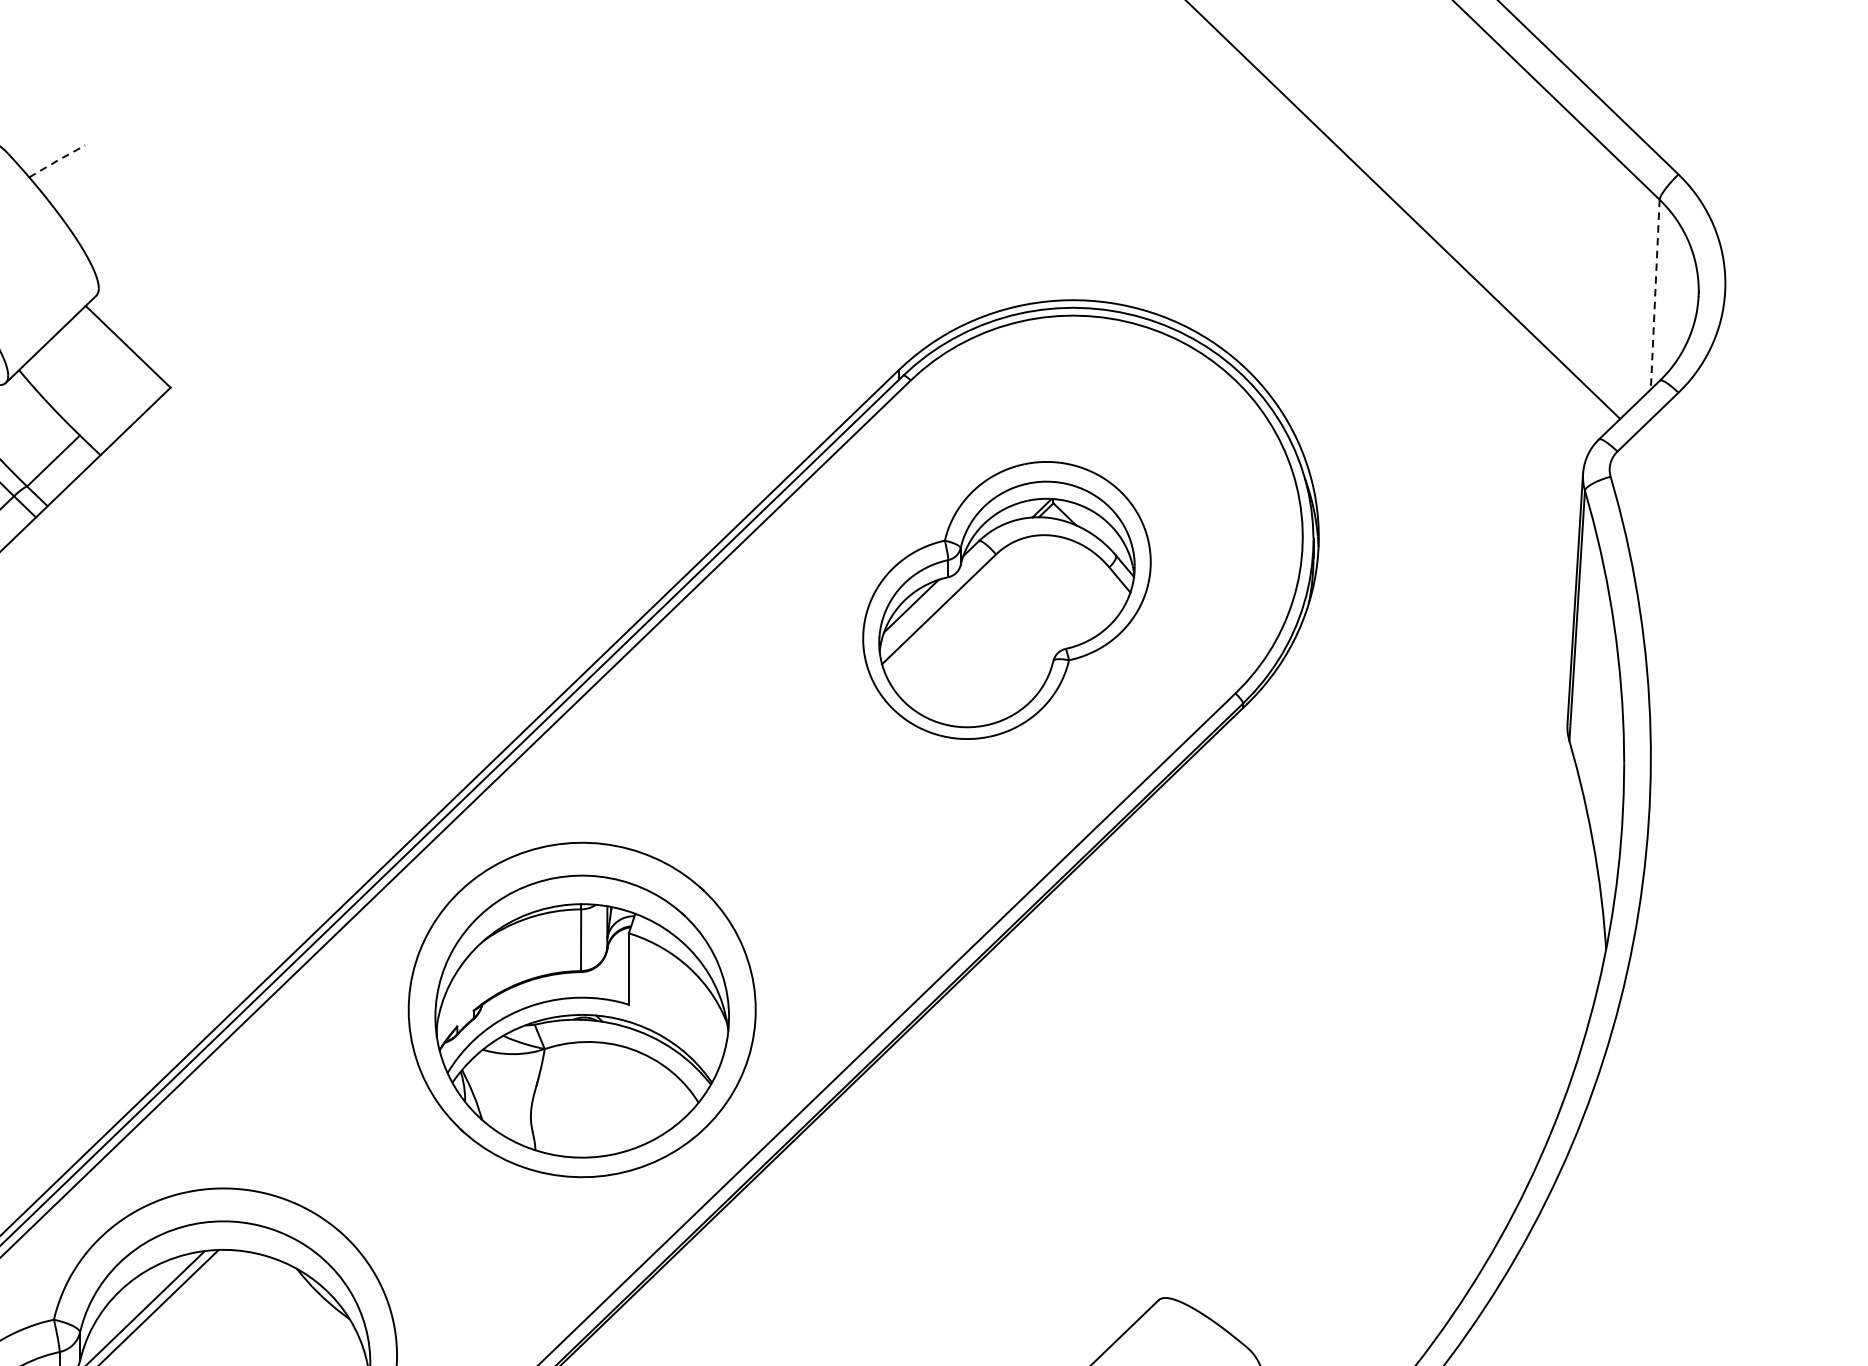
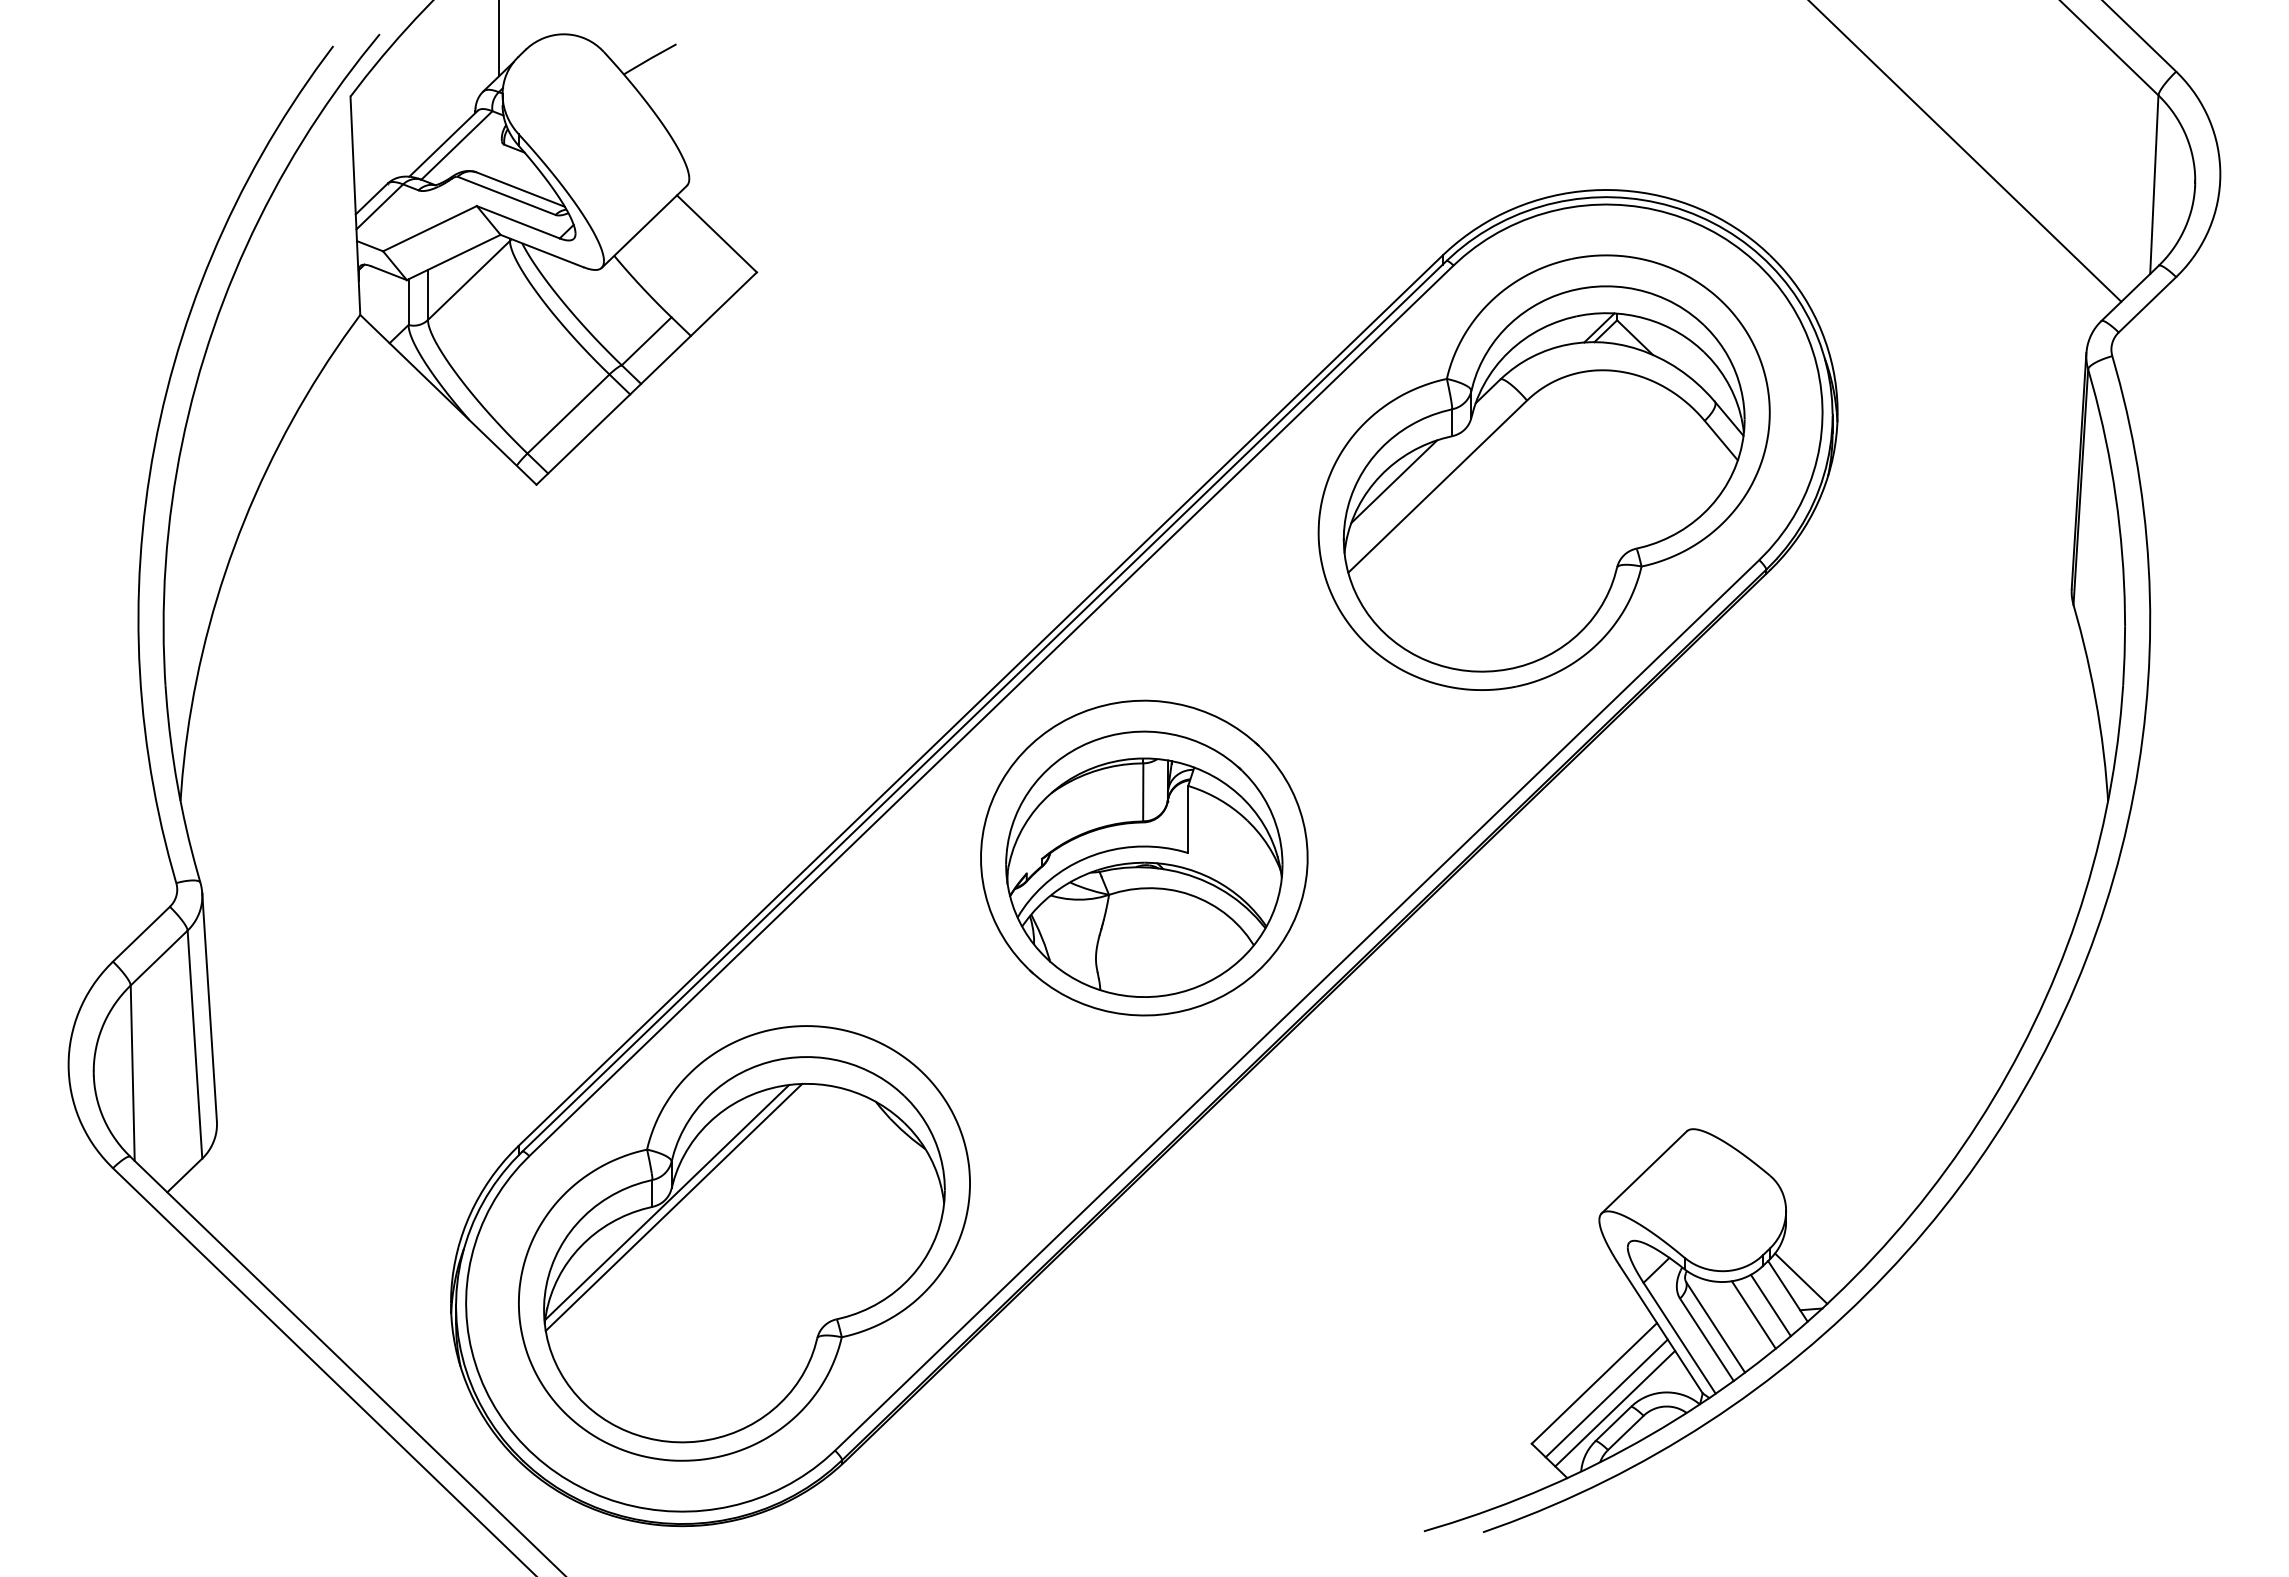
line: (56, 161) -> (649, 59), dashed -> solid
line: (1655, 295) -> (2154, 185), dashed -> solid
part: (1006, 600) -> (1543, 472), size x1.67

